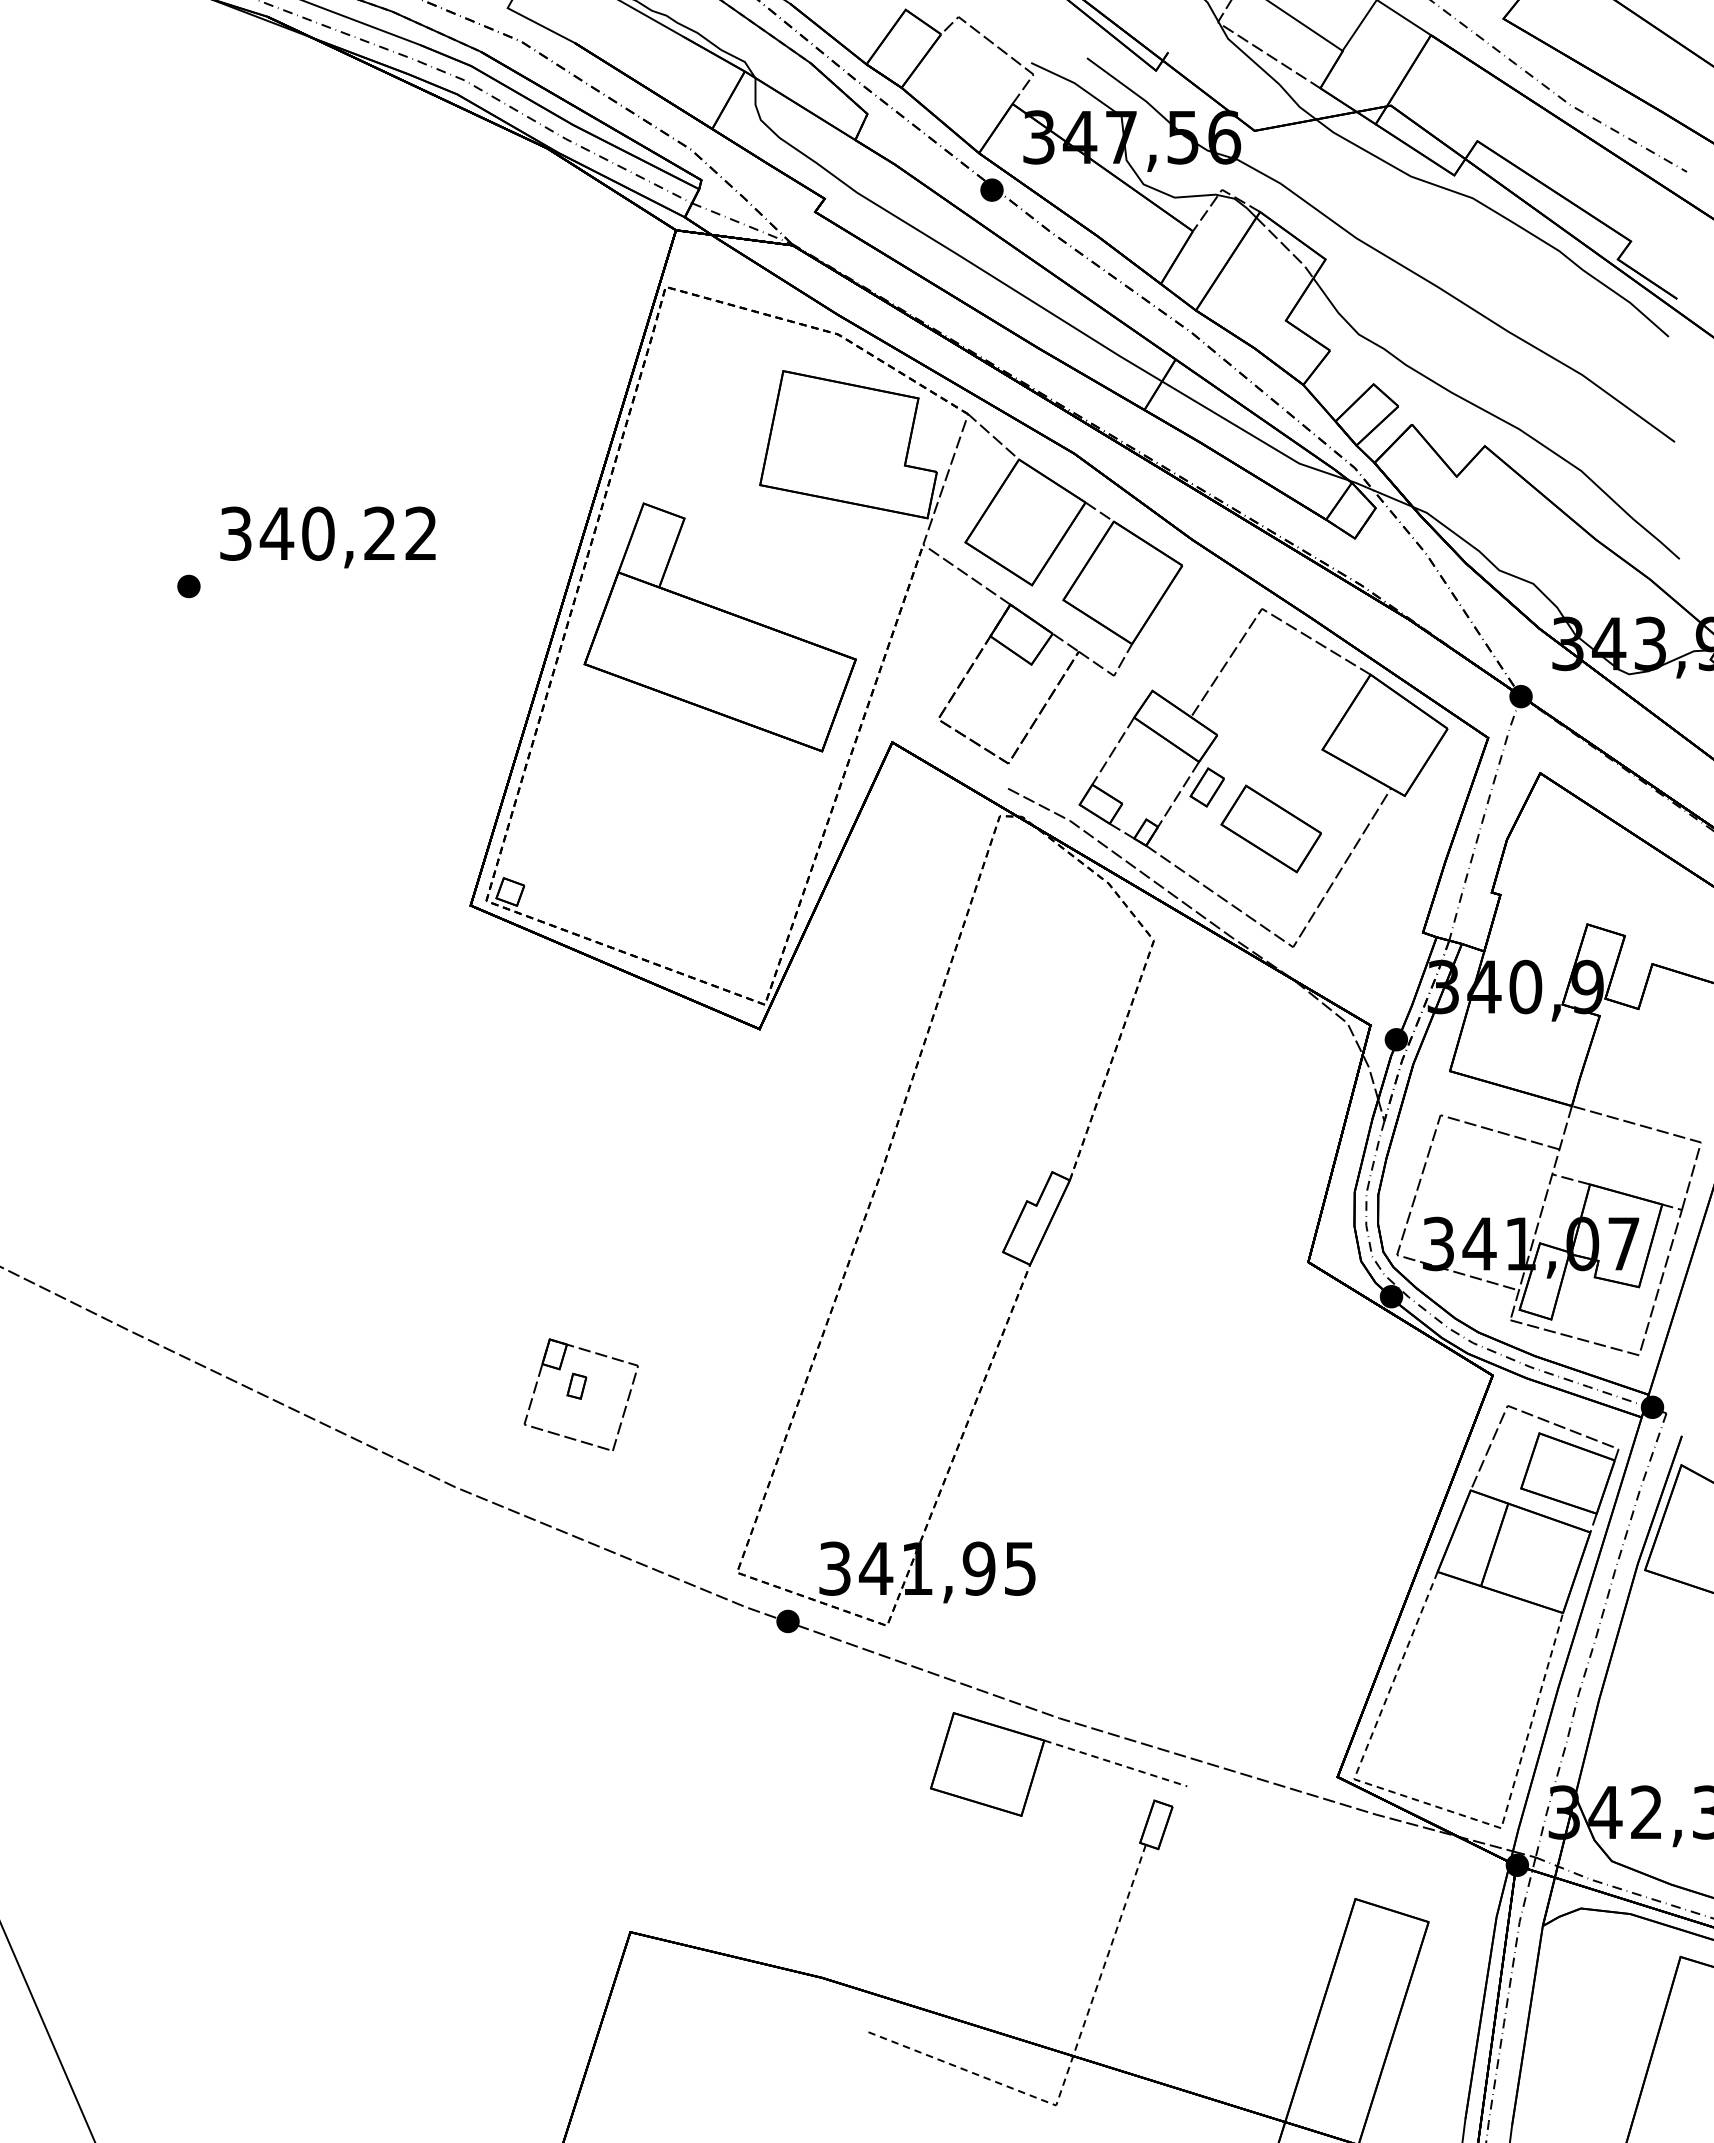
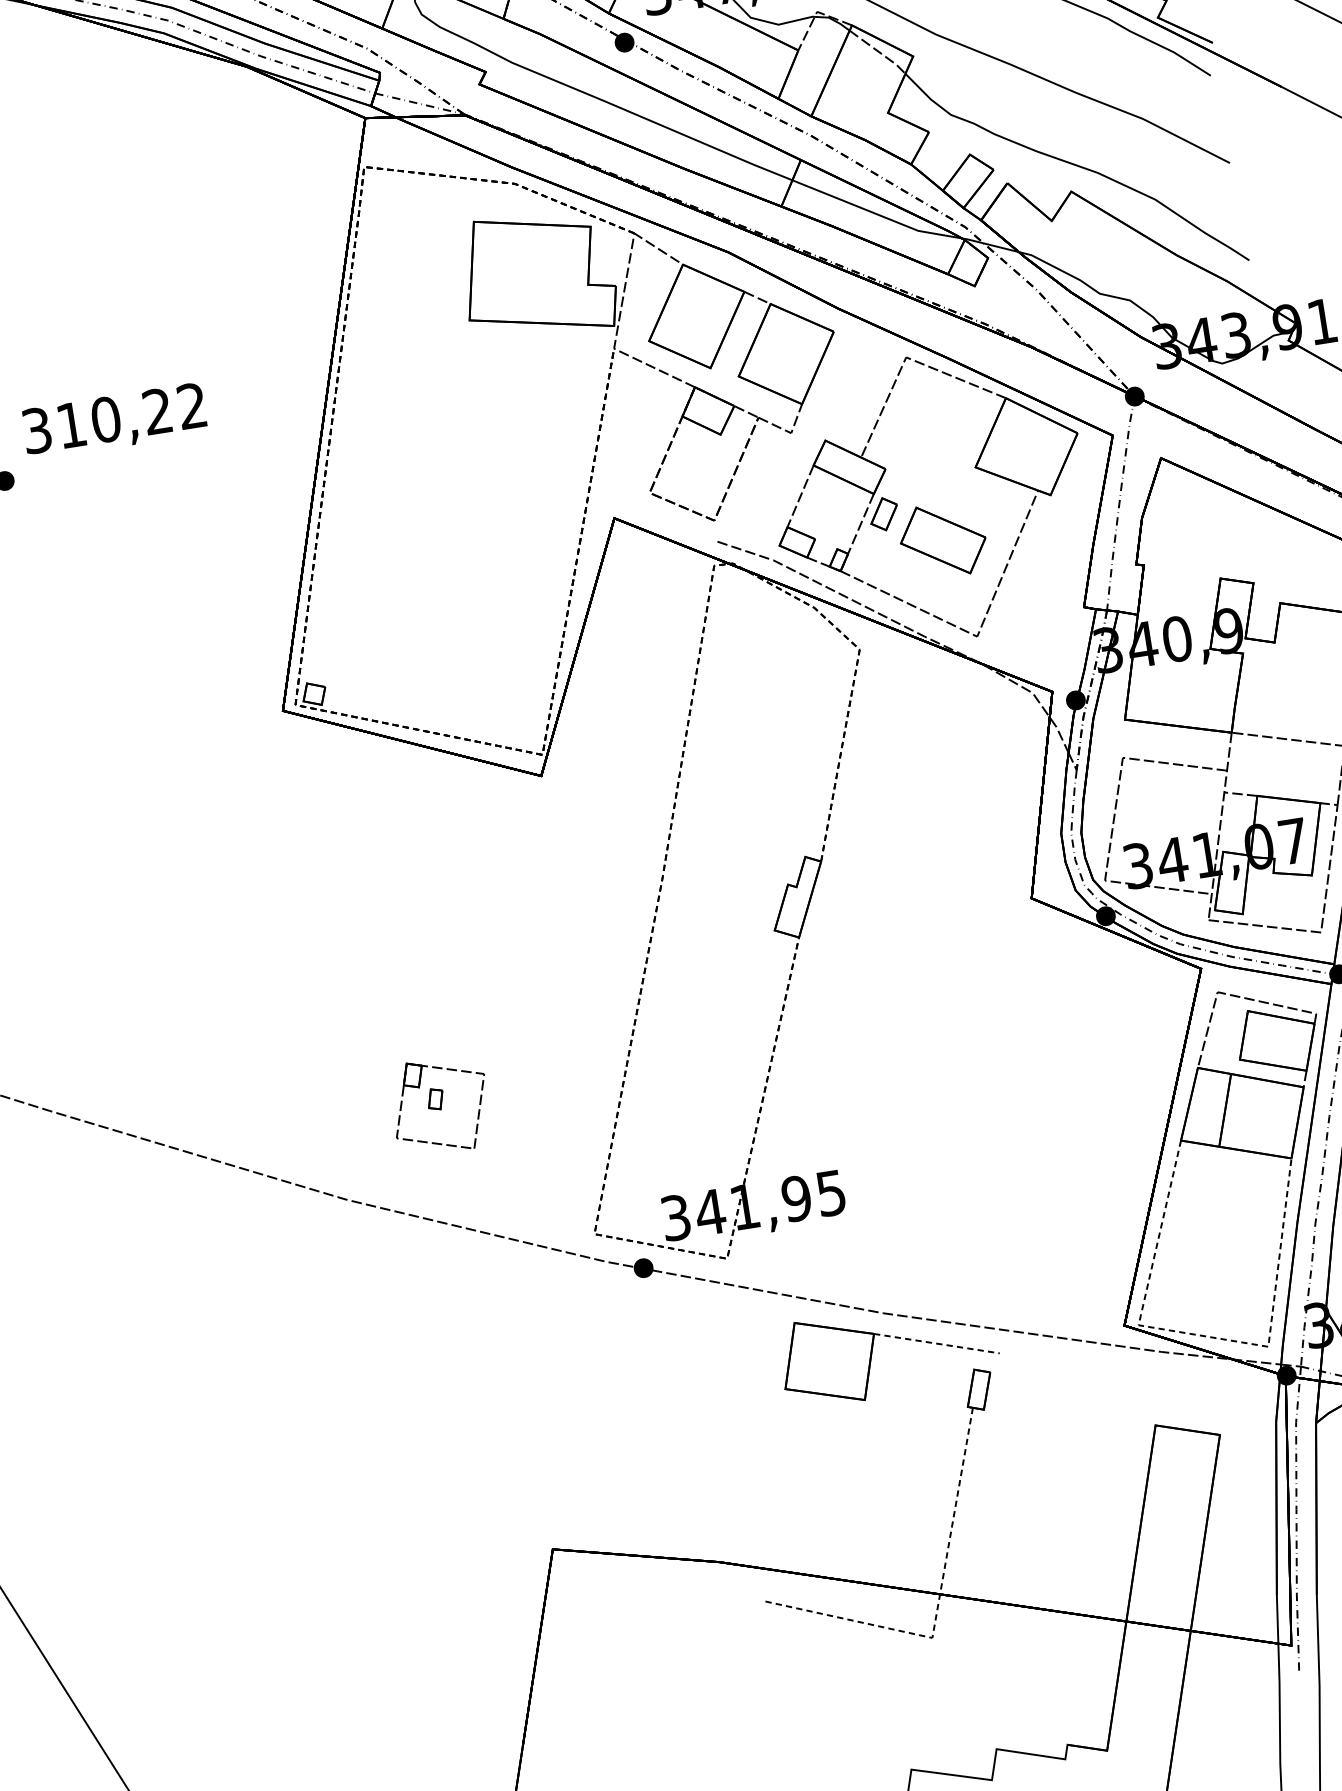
text: (276, 533) -> (71, 425), 340,22 -> 310,22
part: (719, 627) -> (454, 445), removed

